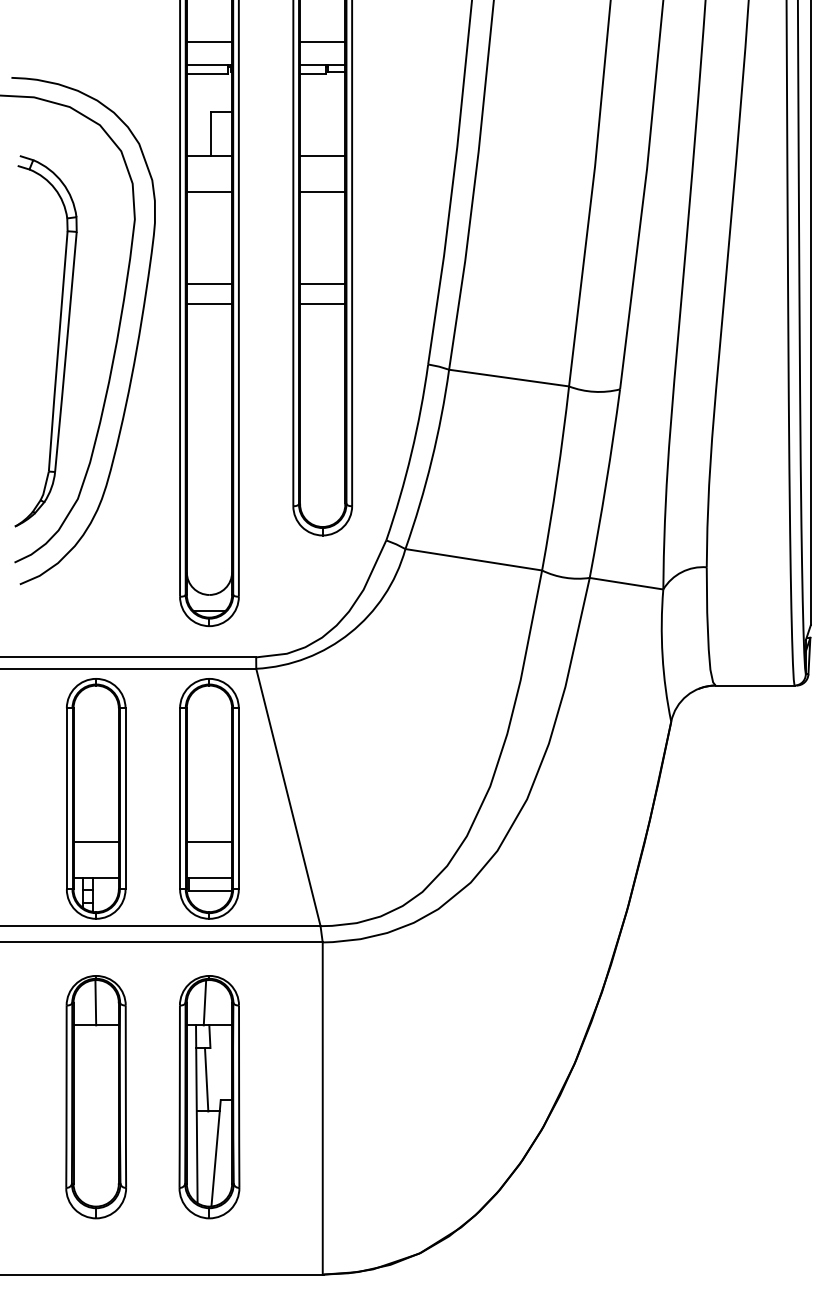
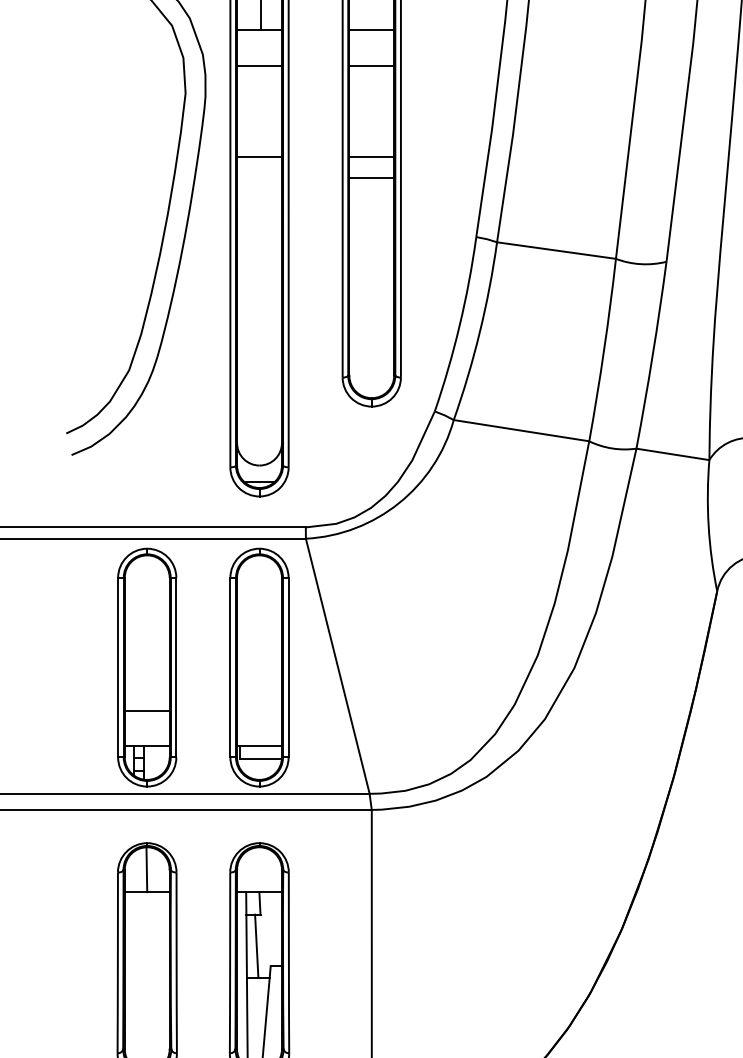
line: (209, 304) -> (259, 177), removed
part: (57, 341) -> (108, 214), removed
line: (209, 842) -> (259, 710), removed
line: (204, 1002) -> (254, 869), removed

